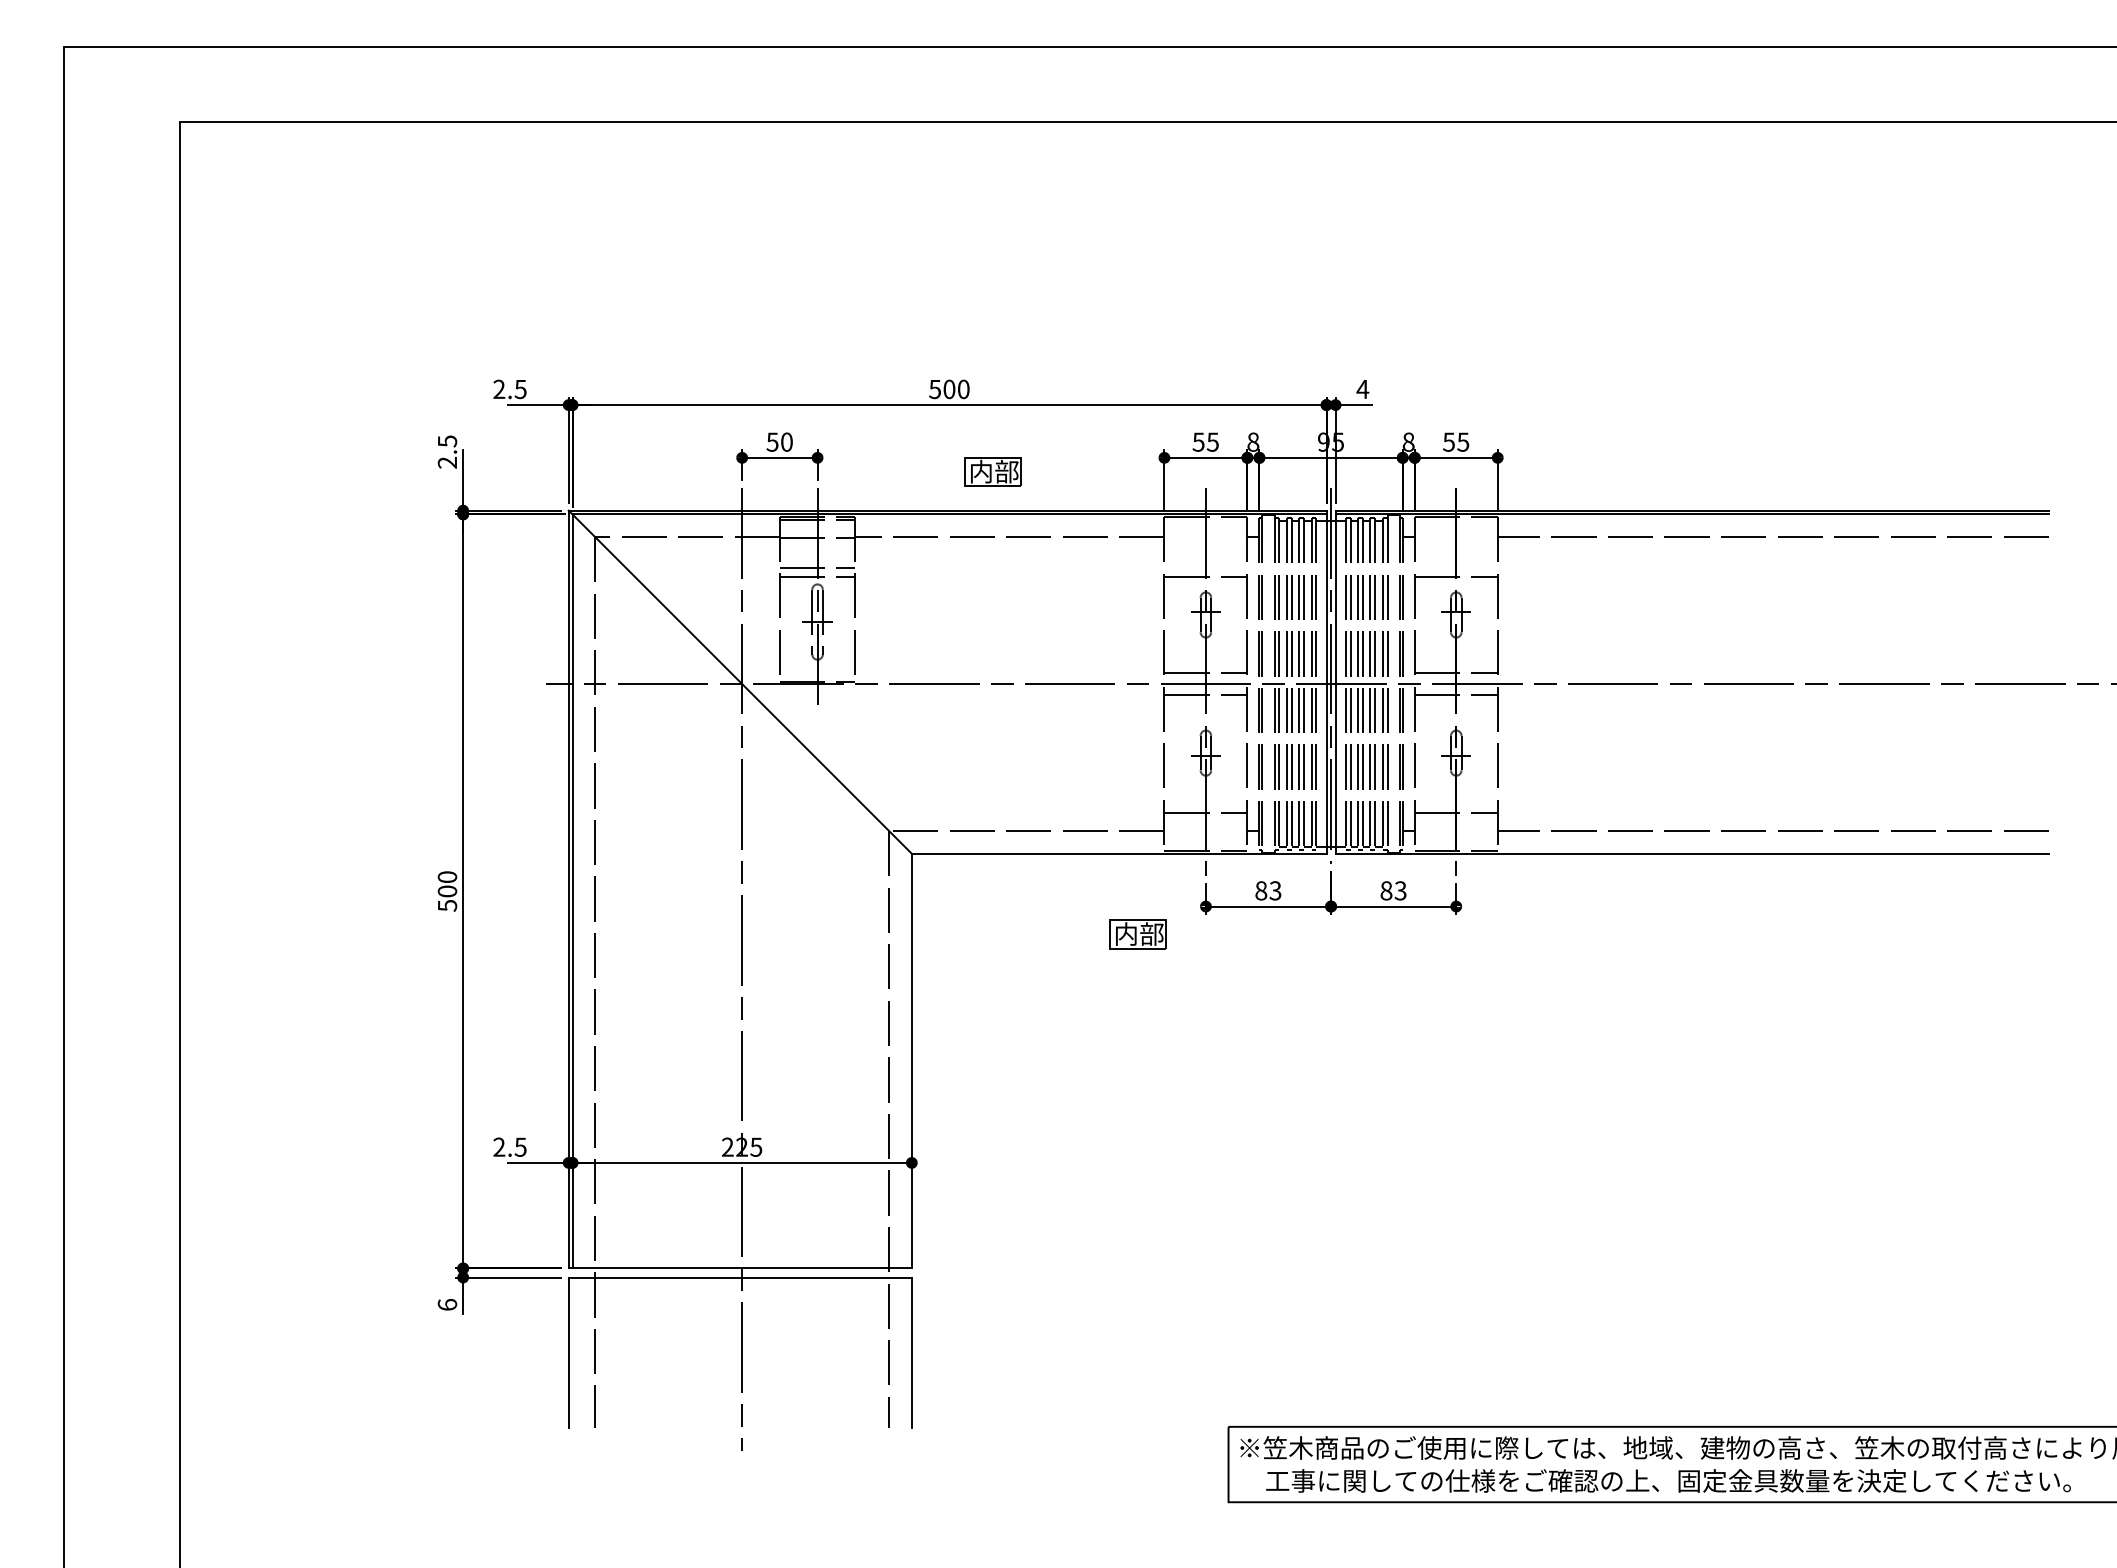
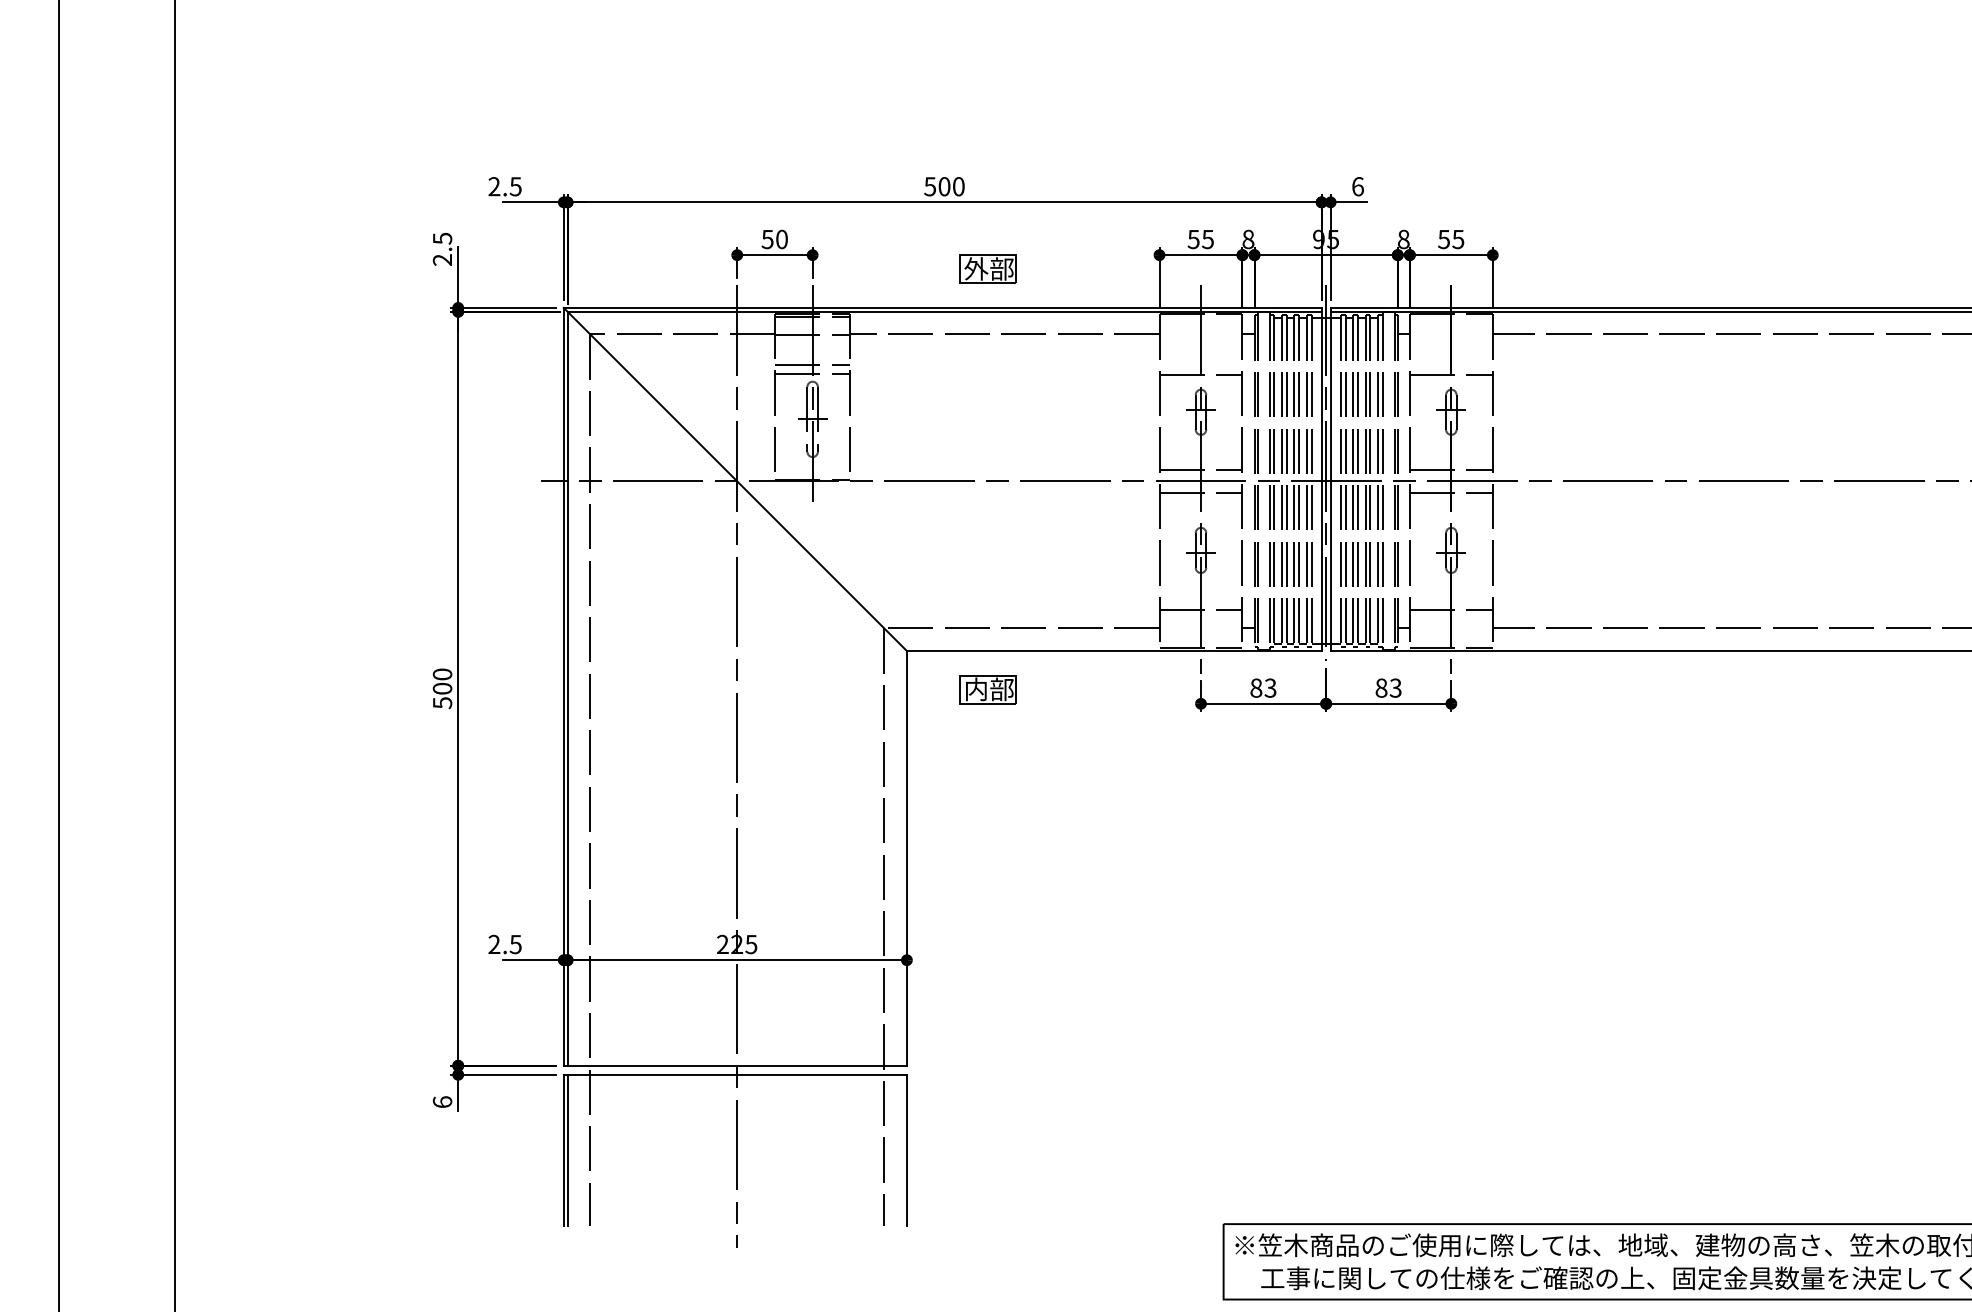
text: (1362, 389) -> (1357, 186), 4 -> 6
text: (981, 471) -> (976, 268), 内部 -> 外部
part: (1137, 934) -> (987, 689), moved
line: (572, 1352) -> (567, 1149), added

